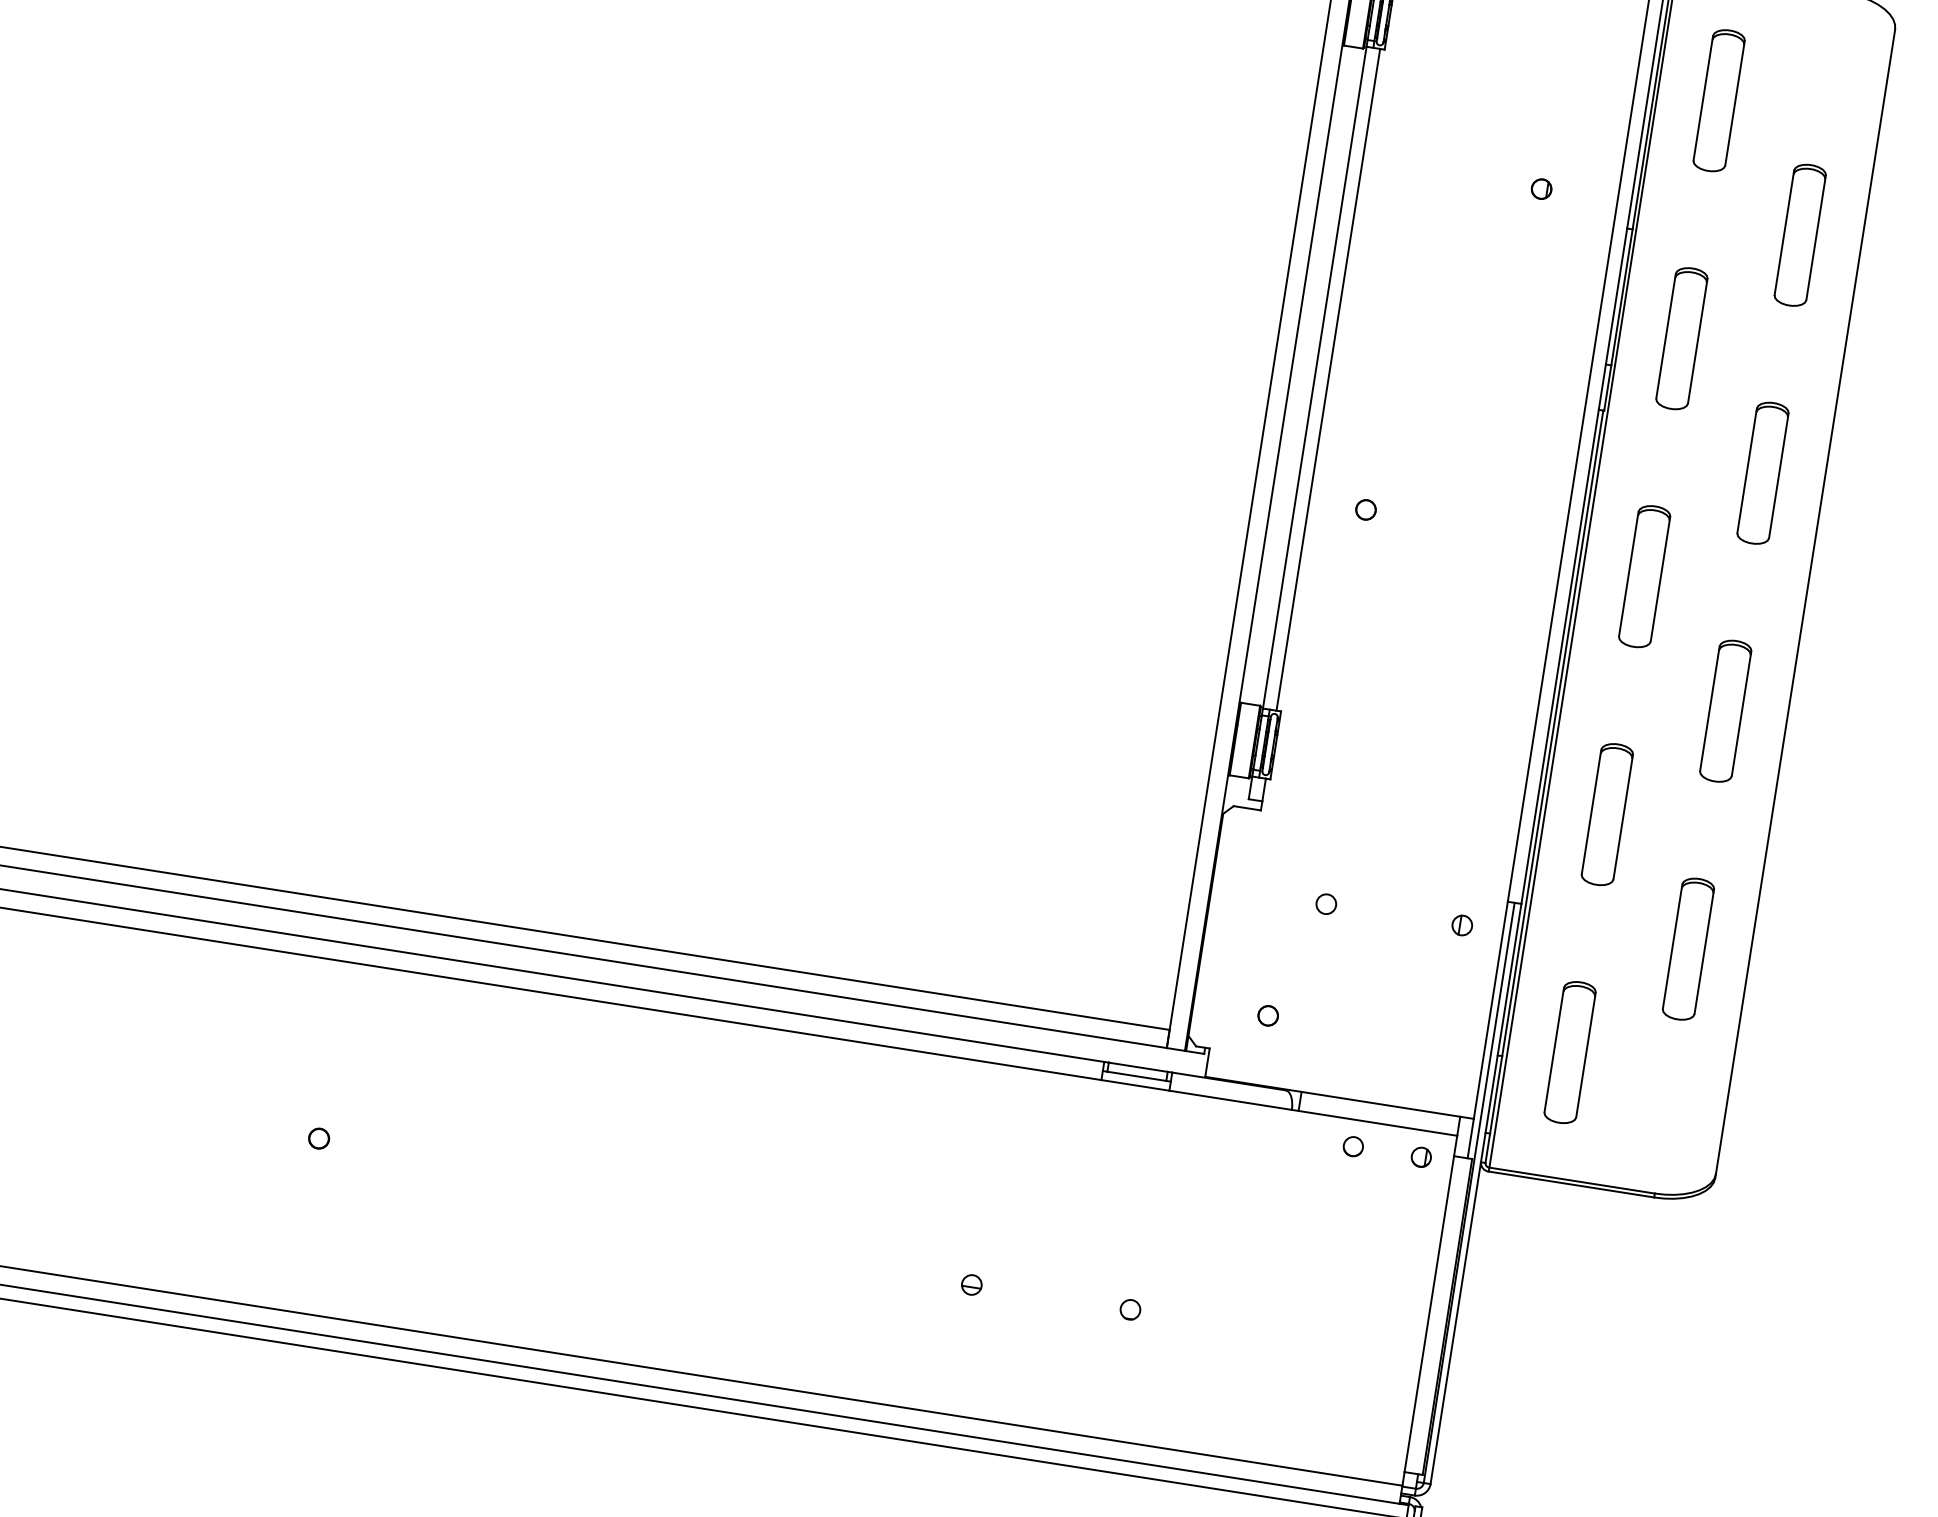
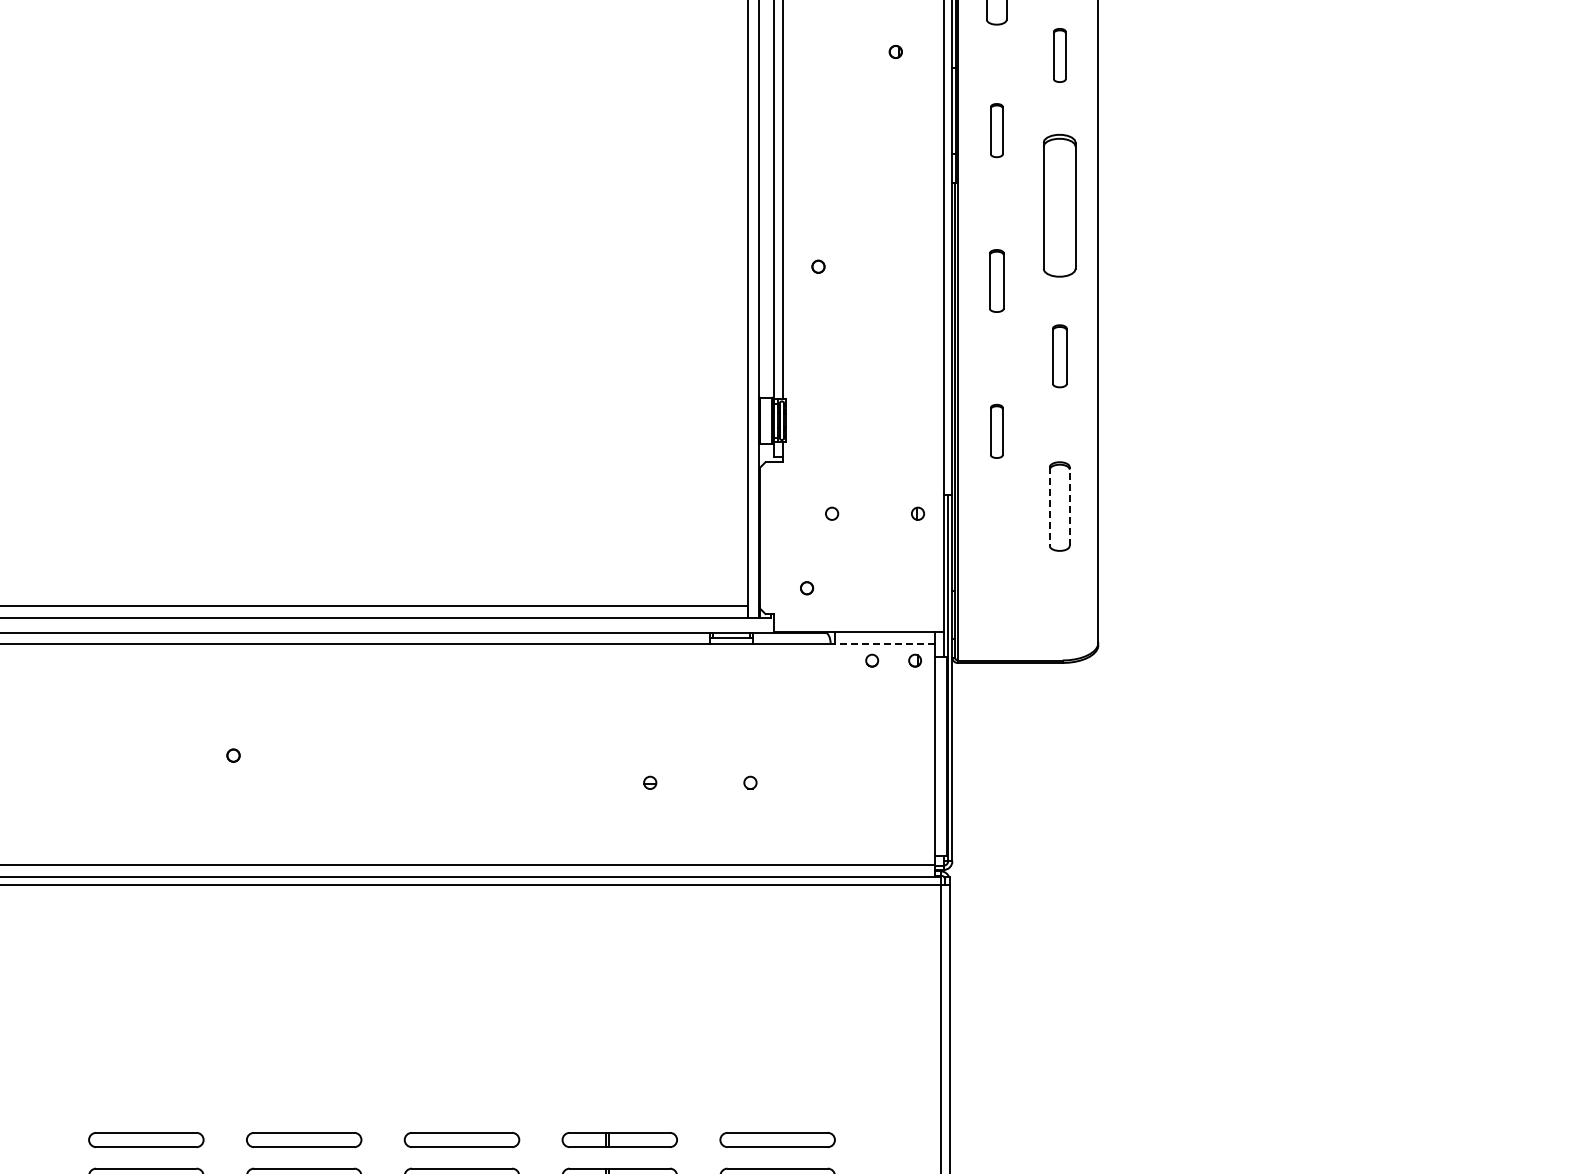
part: (1799, 235) -> (1059, 55), size x0.6
part: (1681, 338) -> (996, 130), size x0.6
part: (1762, 472) -> (1059, 205), size x1.6
part: (1644, 575) -> (996, 280), size x0.7
part: (1725, 711) -> (1059, 356), size x0.7
part: (1606, 814) -> (996, 431), size x0.6
line: (1671, 948) -> (1049, 507), solid -> dashed
line: (1703, 951) -> (1069, 506), solid -> dashed
part: (1569, 1052) -> (996, 581), removed
line: (1373, 1121) -> (882, 643), solid -> dashed

